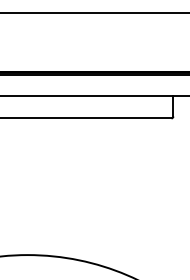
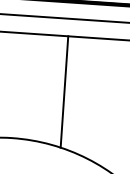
line: (91, 190) -> (64, 91), added

